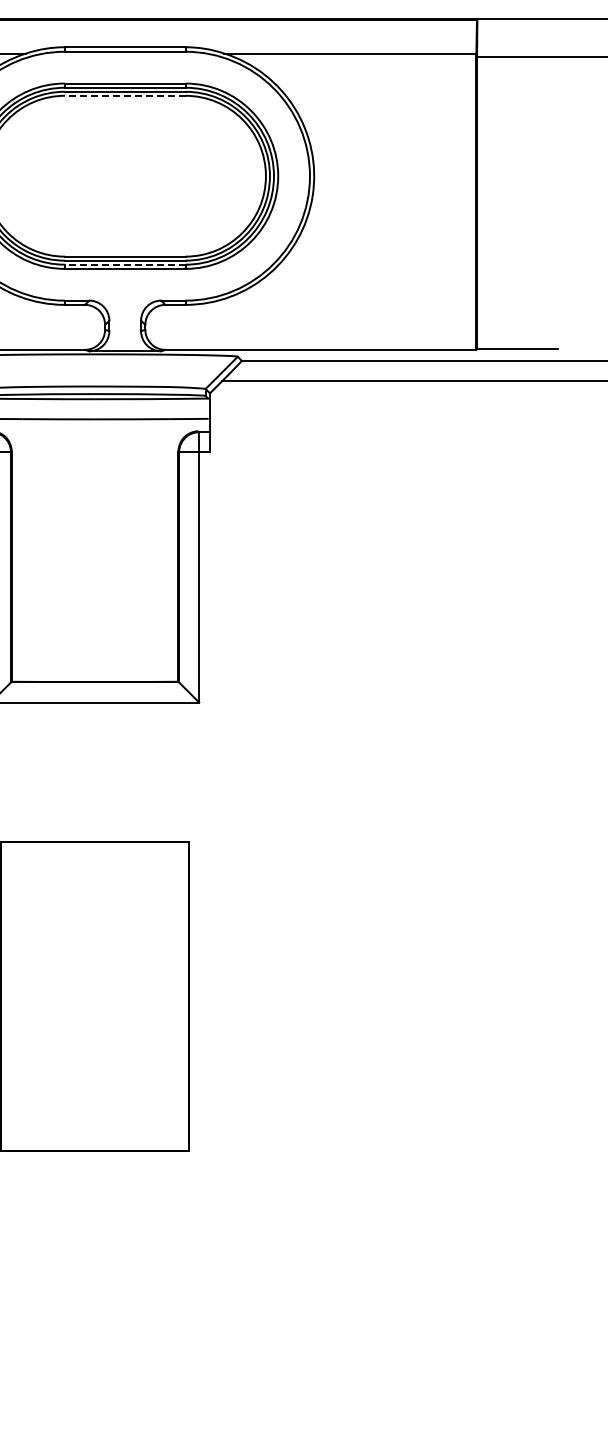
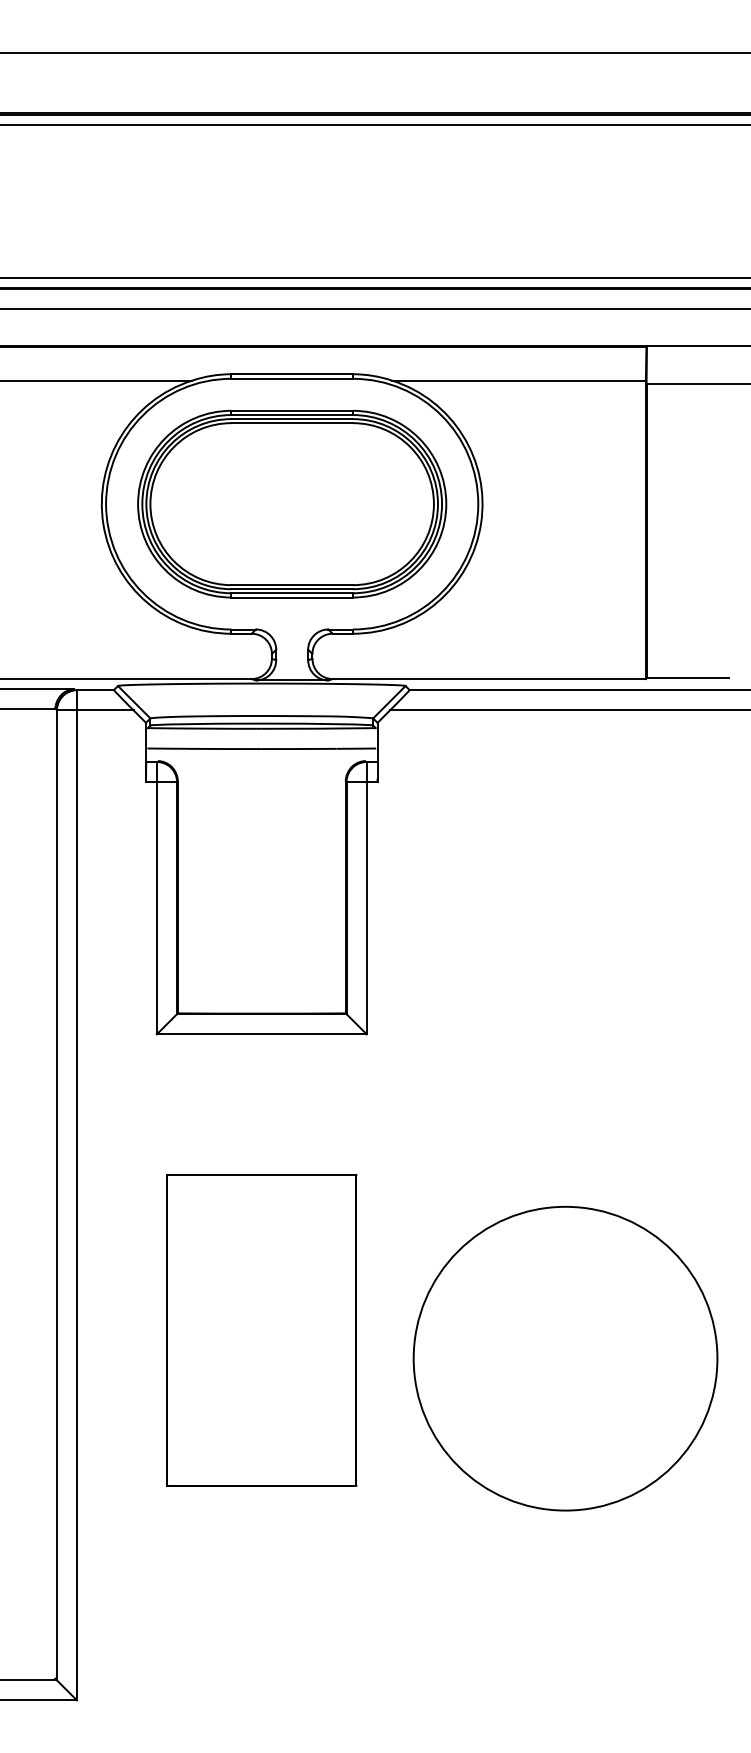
line: (125, 96) -> (292, 423), dashed -> solid
line: (125, 264) -> (292, 593), dashed -> solid
circle: (396, 1024) -> (565, 1358), added

